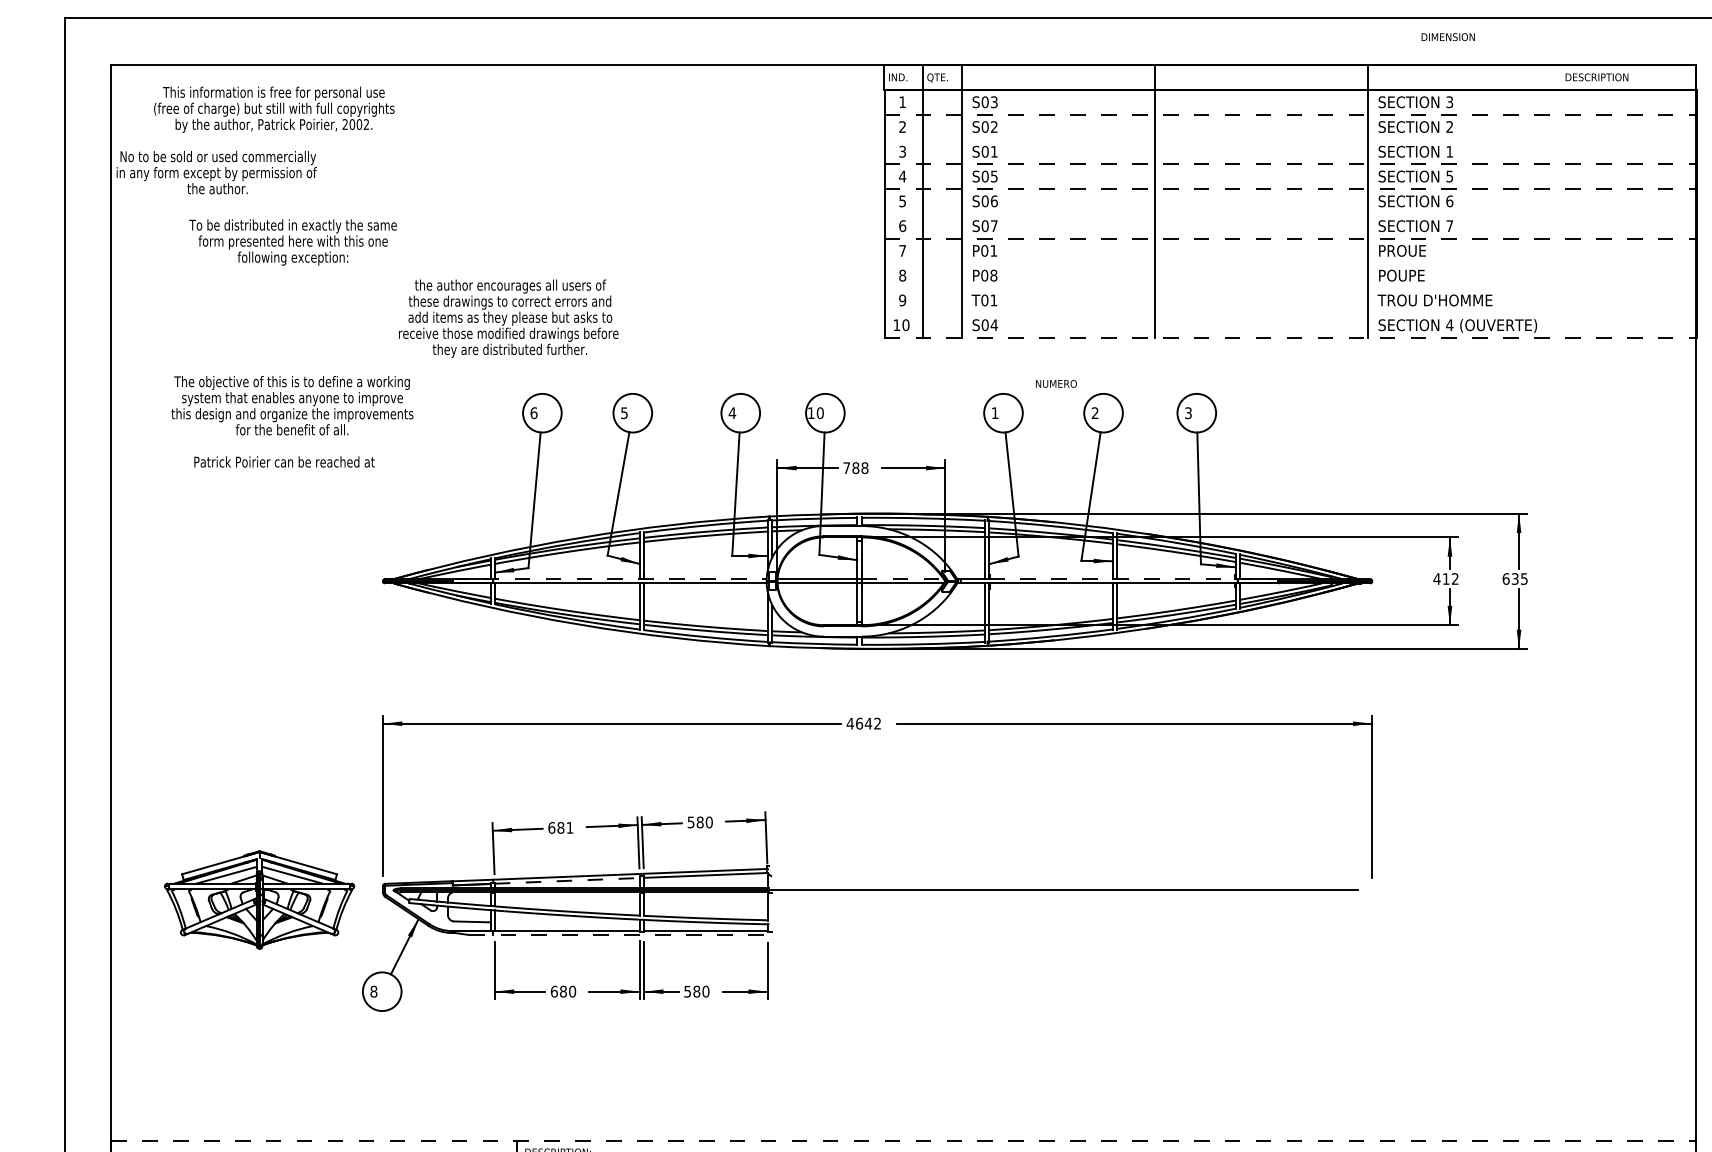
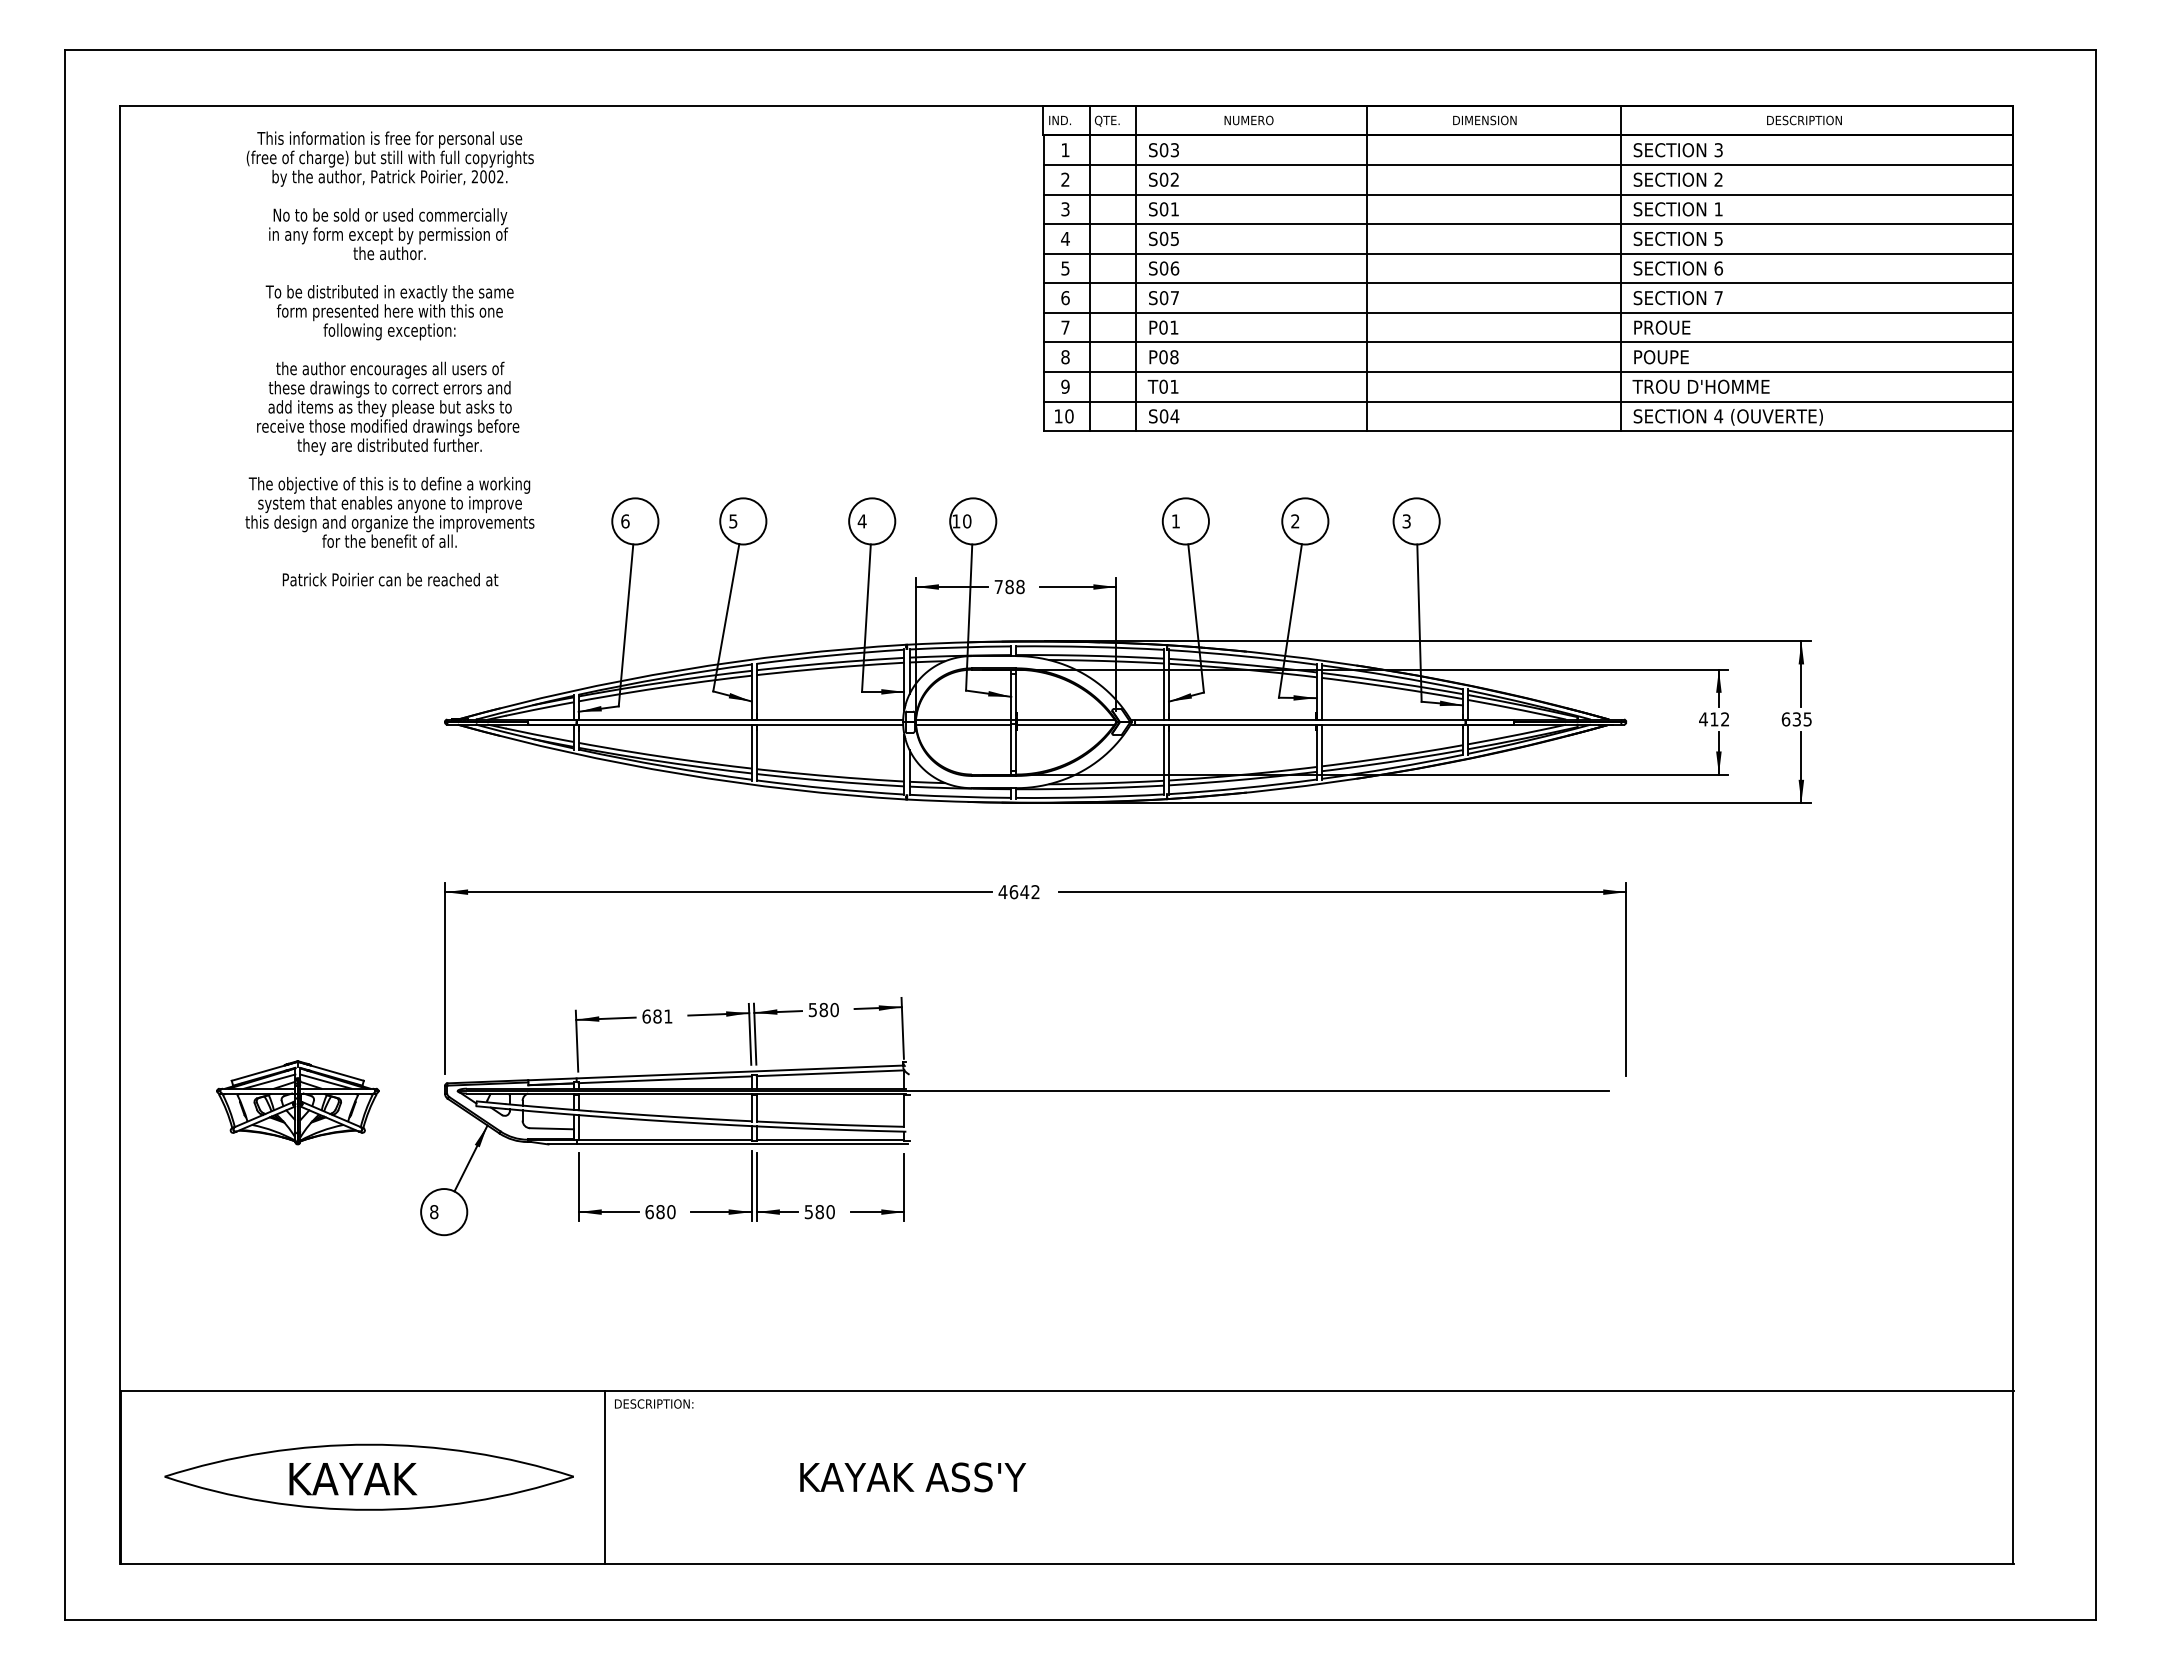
text: (1447, 37) -> (1484, 120), moved
text: (1597, 77) -> (1804, 120), moved
text: (273, 109) -> (389, 158), moved
line: (1290, 115) -> (1528, 165), dashed -> solid
line: (1290, 139) -> (1528, 194), added
line: (1290, 164) -> (1528, 224), dashed -> solid
text: (216, 172) -> (388, 234), moved
line: (1290, 188) -> (1528, 253), dashed -> solid
line: (1290, 213) -> (1528, 283), added
line: (1290, 238) -> (1528, 312), dashed -> solid
text: (292, 242) -> (389, 312), moved
line: (1290, 263) -> (1528, 342), added
line: (1290, 288) -> (1528, 372), added
line: (1290, 312) -> (1528, 401), added
text: (508, 318) -> (388, 408), moved
line: (1290, 337) -> (1528, 431), dashed -> solid
text: (1055, 383) -> (1248, 120), moved
text: (292, 405) -> (389, 512), moved
text: (284, 461) -> (390, 579), moved
line: (610, 579) -> (716, 719), dashed -> solid
line: (903, 579) -> (1066, 719), dashed -> solid
line: (1133, 579) -> (1341, 719), dashed -> solid
line: (567, 880) -> (665, 1079), dashed -> solid
part: (259, 899) -> (297, 1102), size x0.71
line: (620, 935) -> (728, 1144), dashed -> solid
line: (904, 1141) -> (1067, 1390), dashed -> solid

